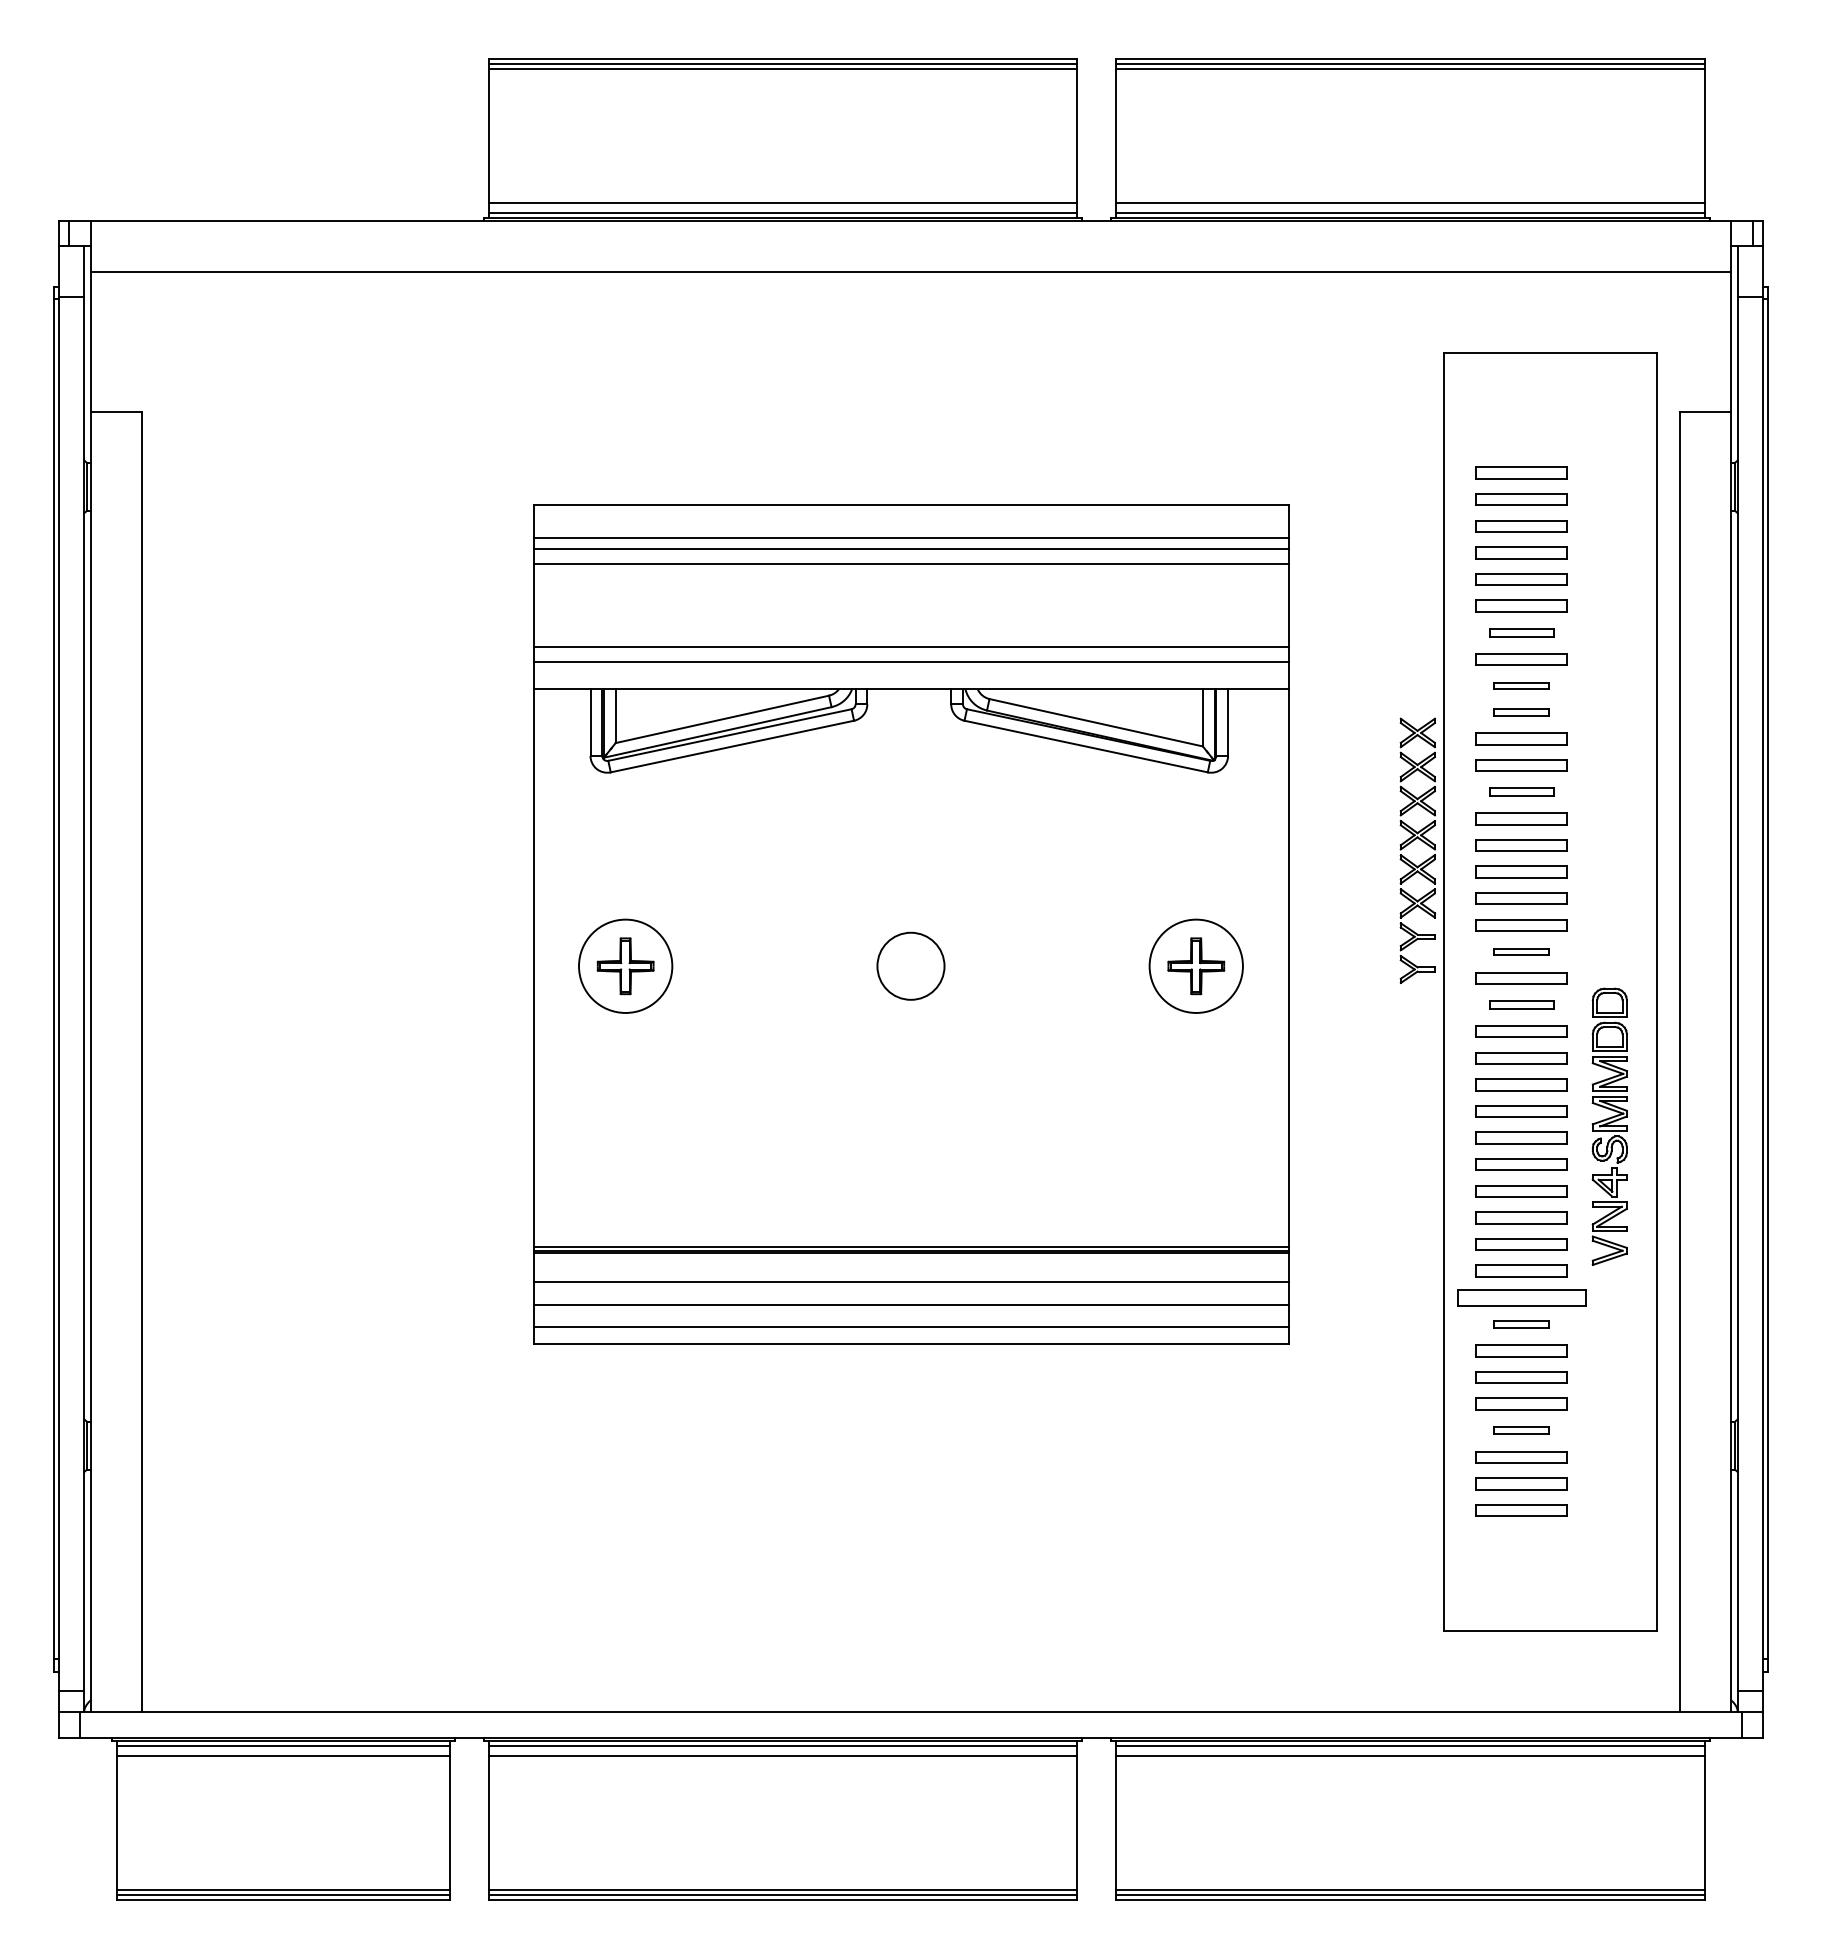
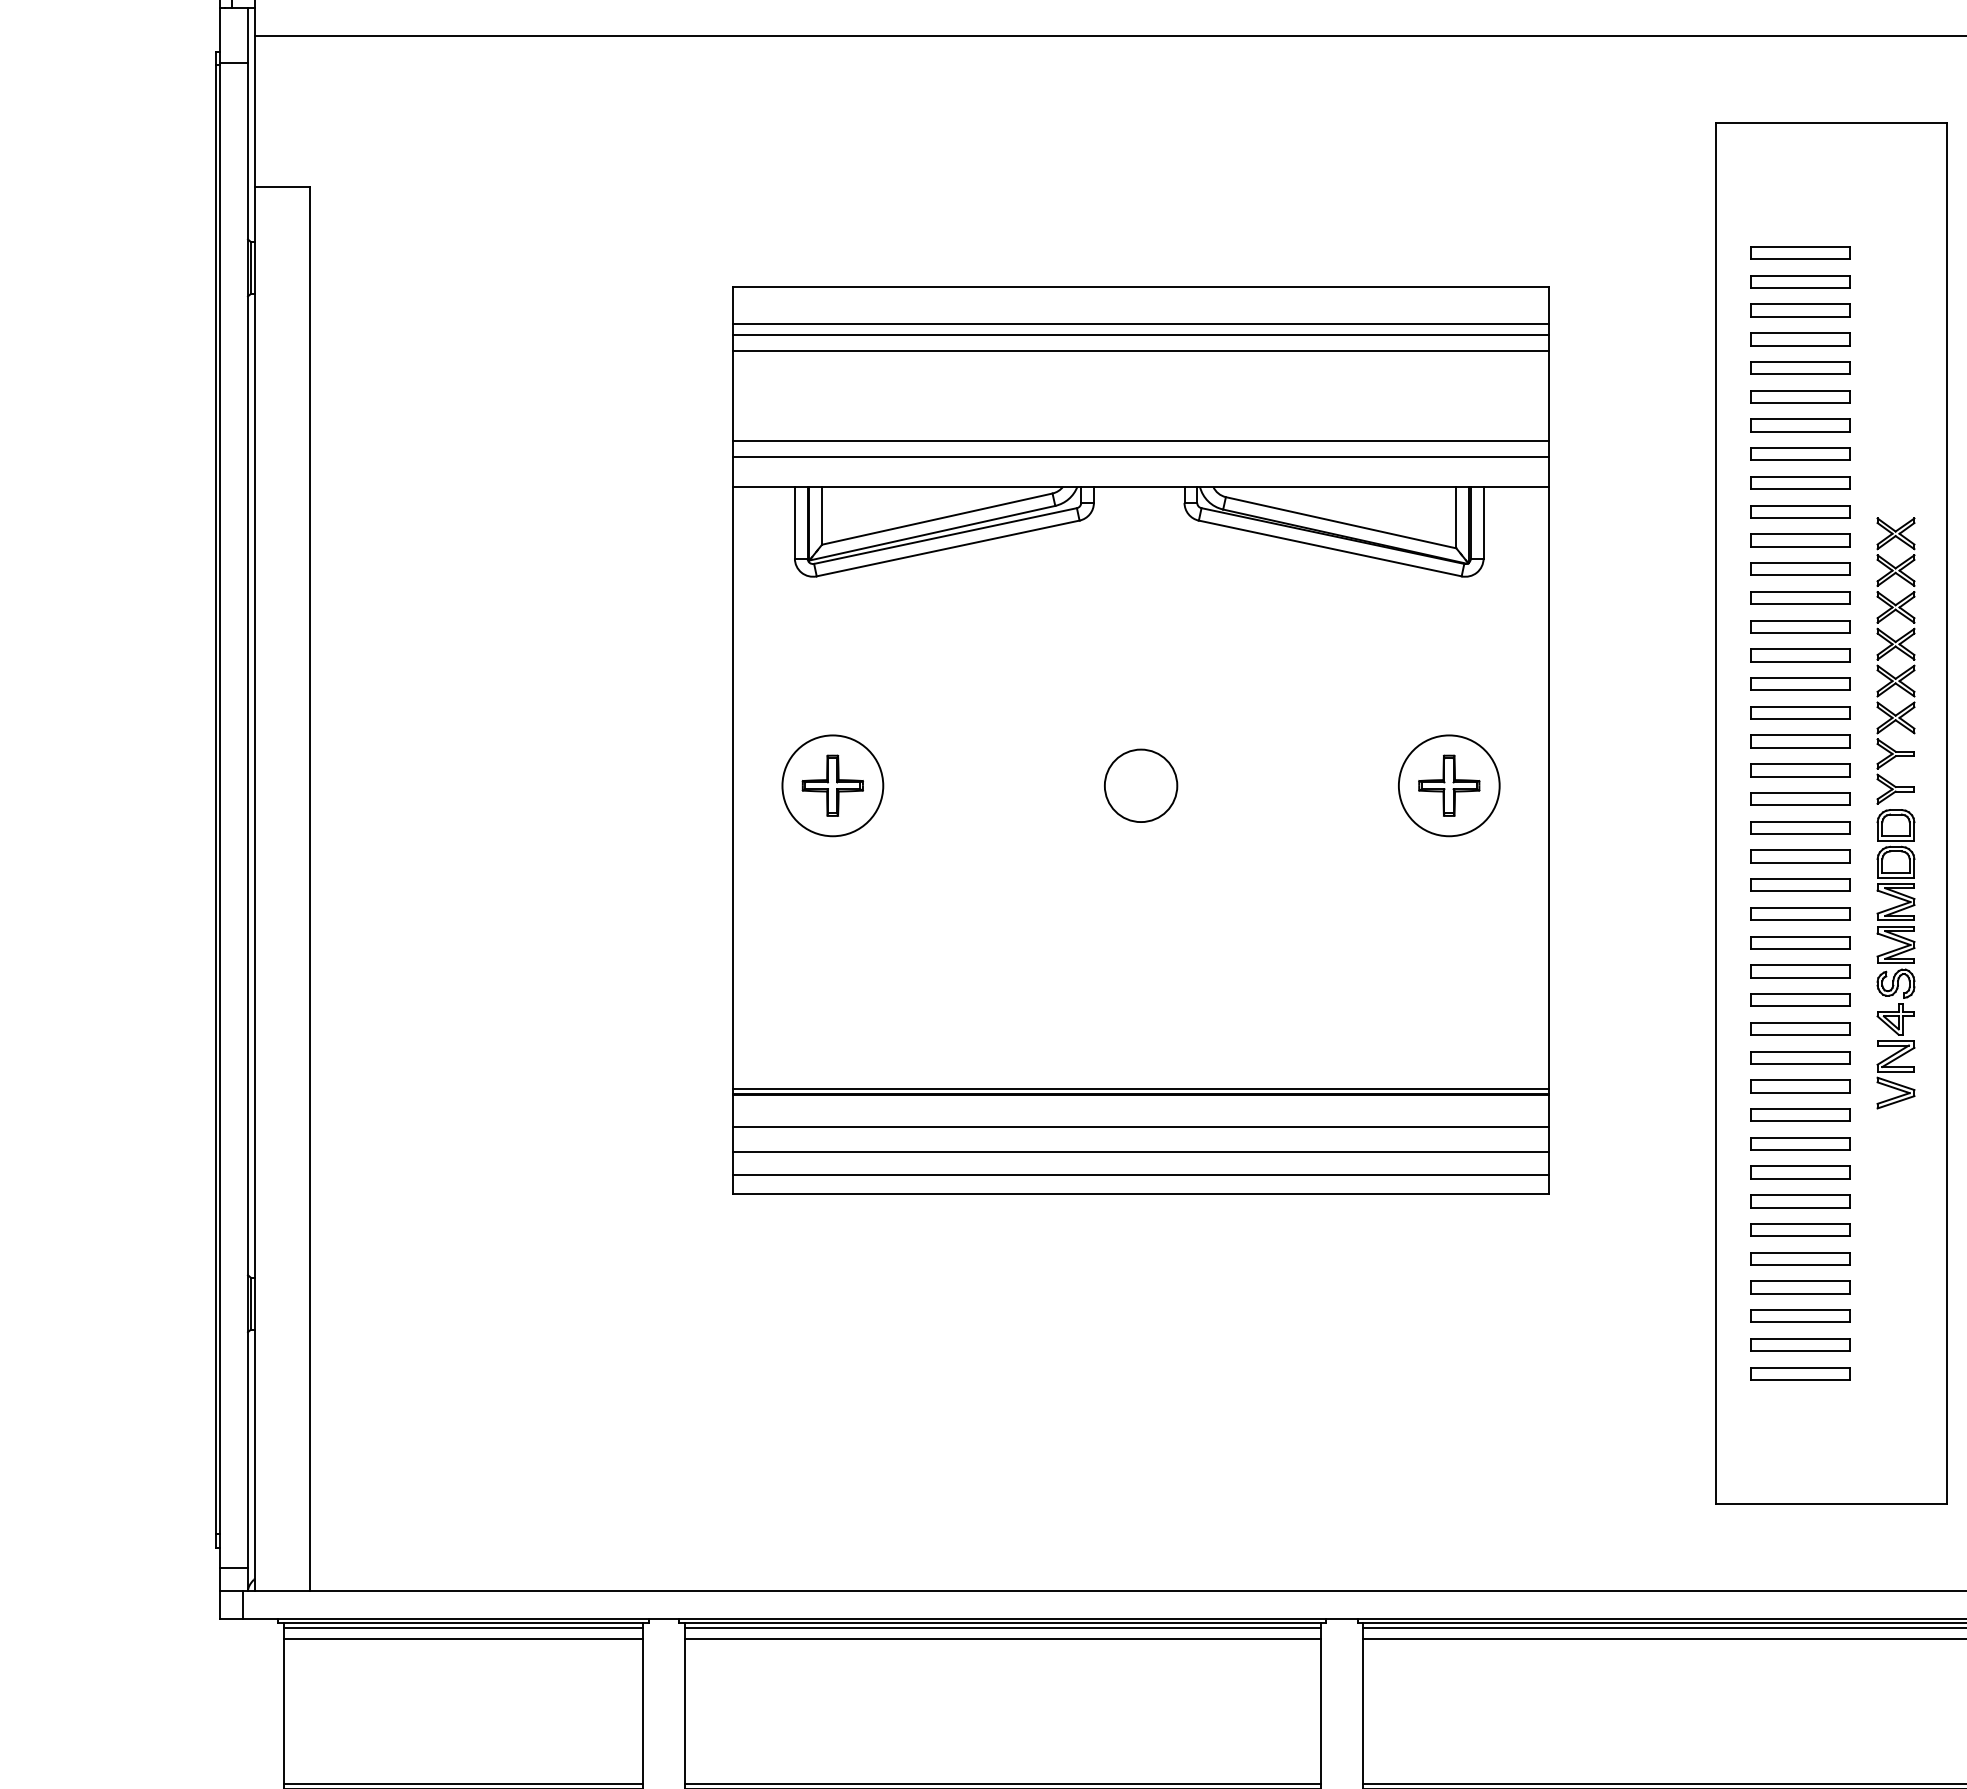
part: (1521, 632) -> (1800, 425), size x1.43
part: (1521, 685) -> (1800, 482), size x1.67
part: (1521, 712) -> (1800, 511), size x1.67
part: (1521, 792) -> (1800, 598), size x1.43
part: (1412, 842) -> (1890, 652), moved
part: (1521, 951) -> (1800, 769), size x1.67
part: (1521, 1004) -> (1800, 827), size x1.43
part: (1521, 1297) -> (1800, 1143), size x0.71
part: (1521, 1324) -> (1800, 1172), size x1.67
part: (1521, 1430) -> (1800, 1287), size x1.67

